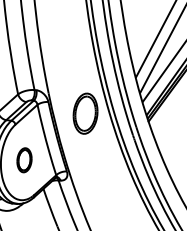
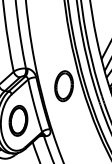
part: (24, 160) -> (18, 121), size x1.67

